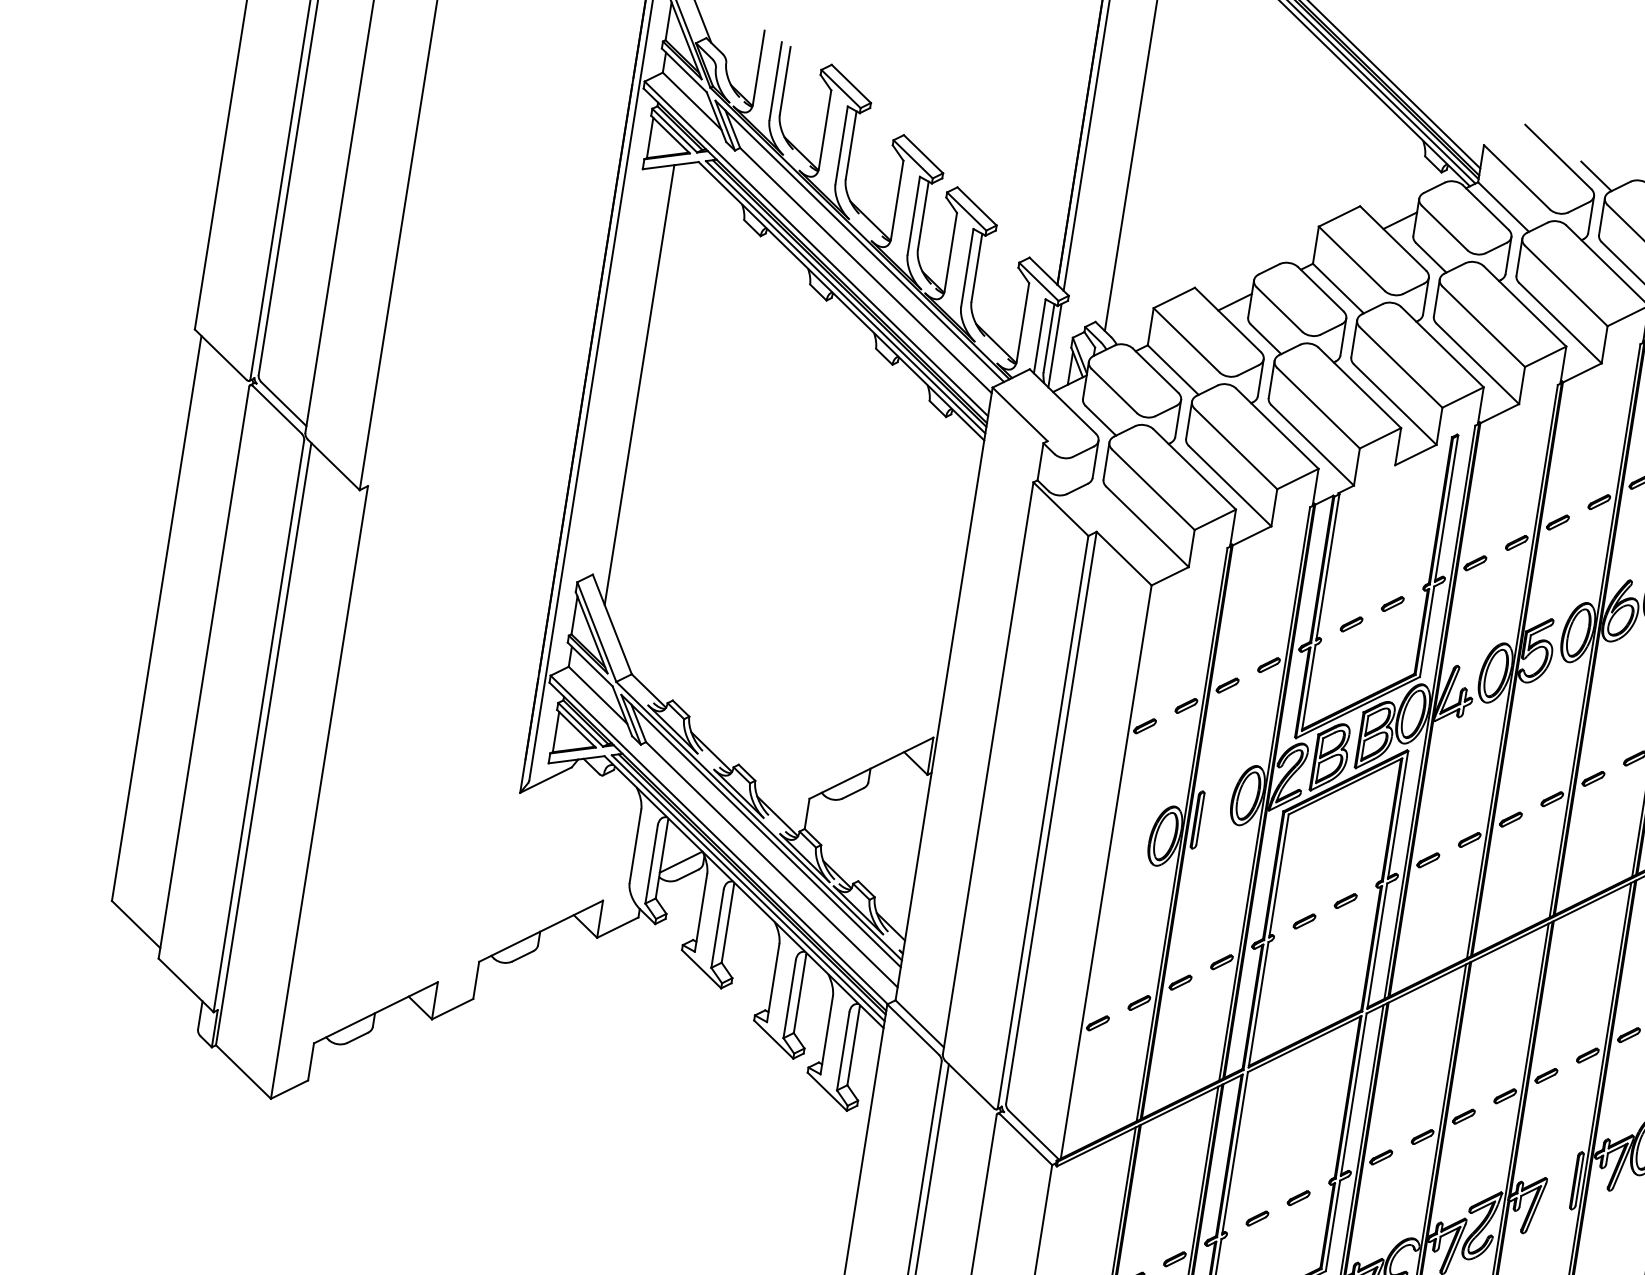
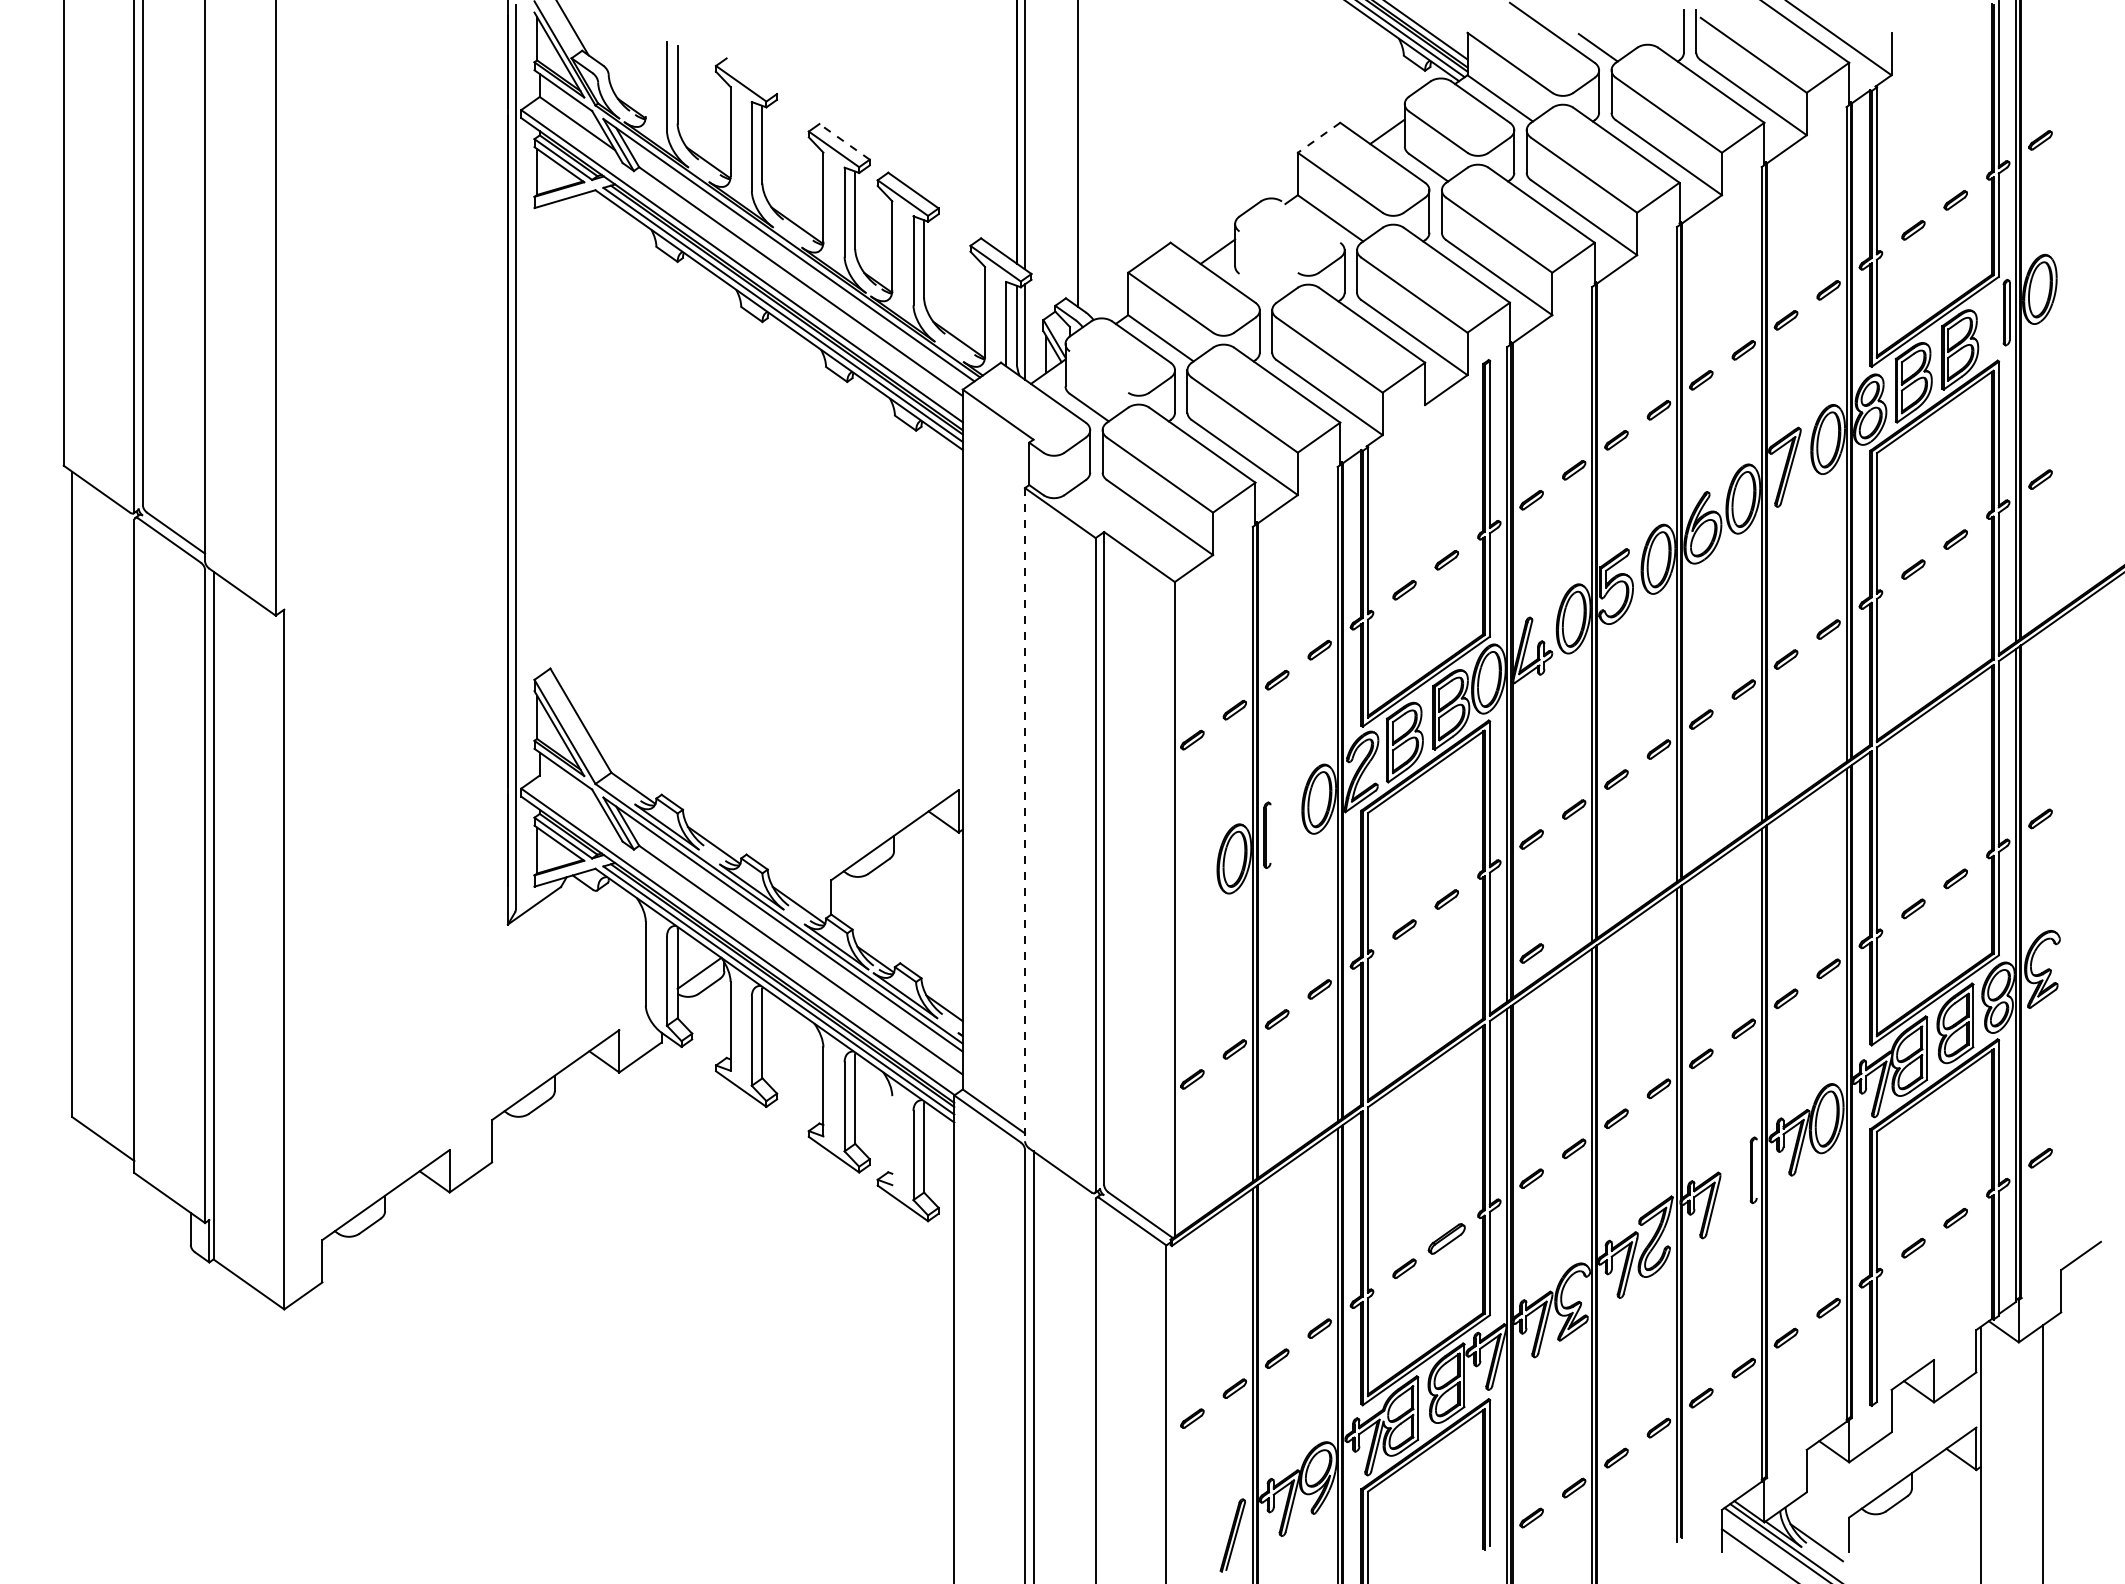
line: (758, 67) -> (645, 74), removed
line: (851, 84) -> (751, 76), removed
line: (923, 153) -> (844, 141), solid -> dashed
line: (1339, 216) -> (1319, 137), solid -> dashed
line: (1320, 288) -> (1310, 221), removed
line: (1279, 309) -> (1268, 251), removed
line: (1265, 339) -> (1258, 287), removed
line: (639, 385) -> (568, 449), removed
line: (1113, 390) -> (1098, 371), removed
line: (598, 694) -> (577, 801), removed
line: (988, 768) -> (1025, 814), solid -> dashed
line: (1200, 818) -> (1270, 833), removed
part: (1412, 960) -> (1531, 953), added
line: (826, 1035) -> (892, 1140), removed
line: (1579, 1179) -> (1756, 1168), removed
part: (1298, 1197) -> (1446, 1238), size x1.6

